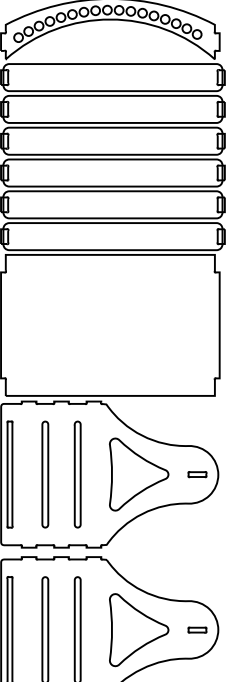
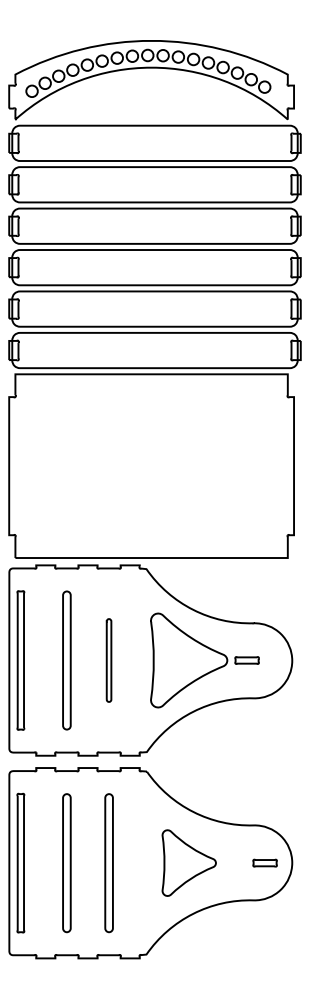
part: (77, 474) -> (108, 660), size x0.6
part: (197, 474) -> (246, 660), moved
part: (139, 629) -> (189, 862), size x0.7

